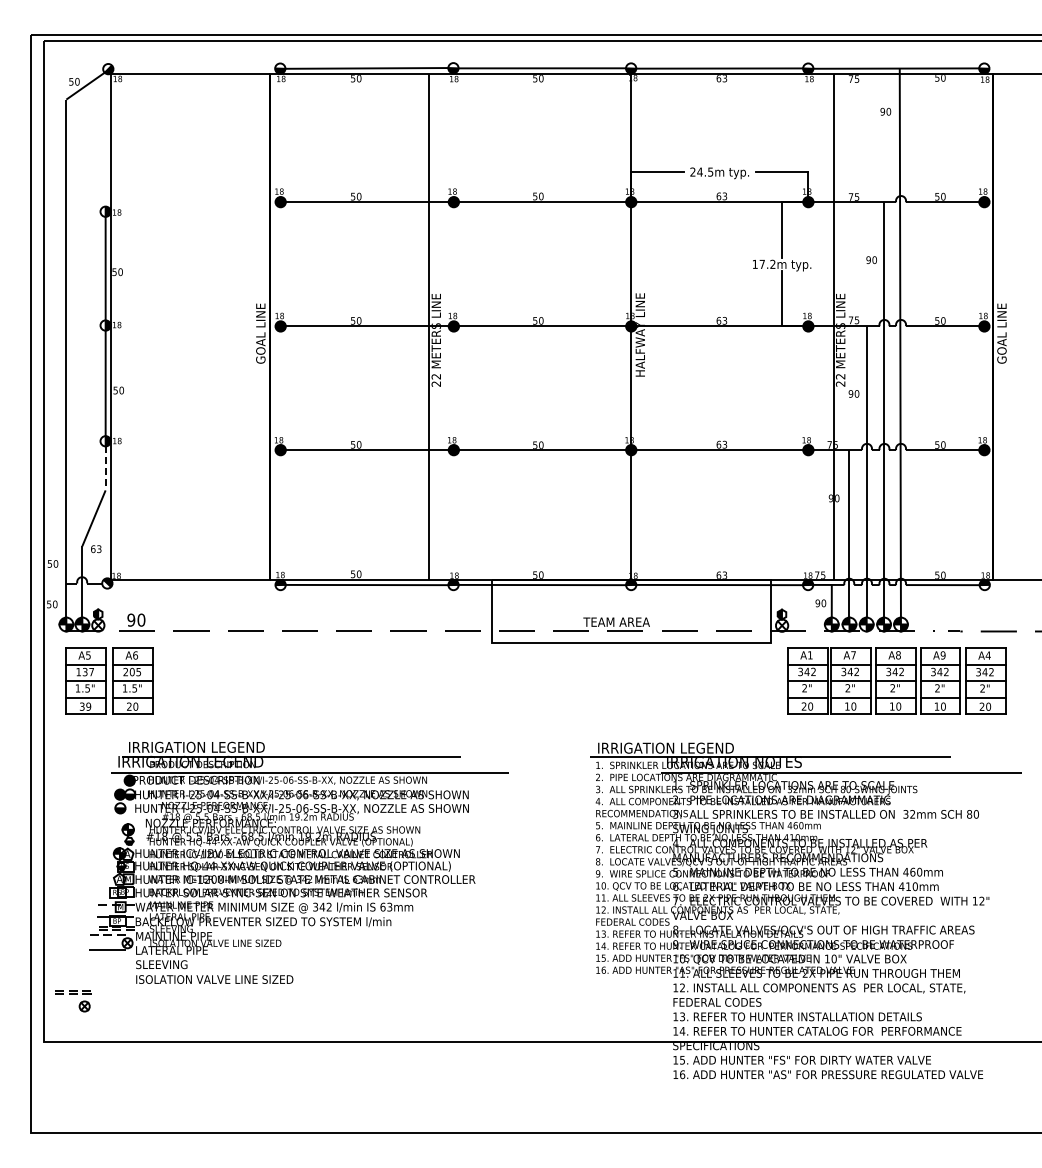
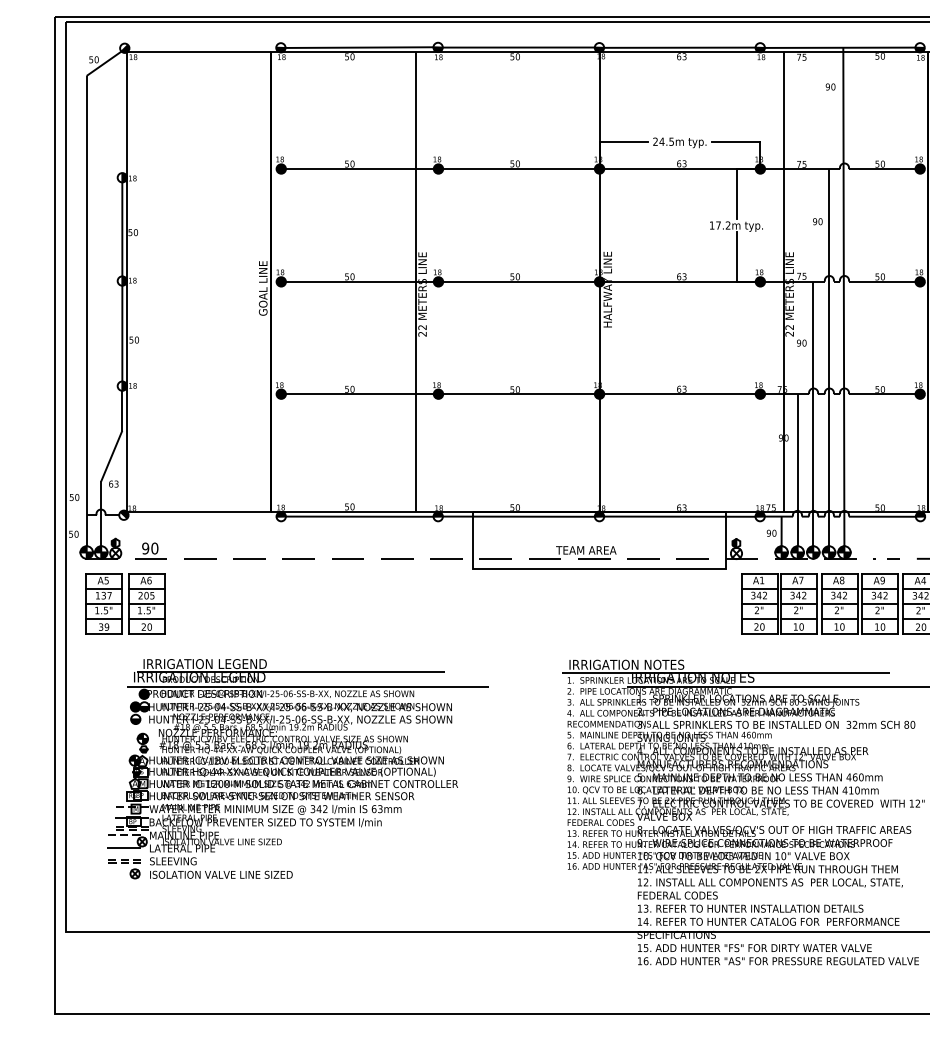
line: (105, 468) -> (122, 410), dashed -> solid
text: (707, 747) -> (668, 664), IRRIGATION LEGEND -> IRRIGATION NOTES
part: (79, 1003) -> (130, 871), moved

